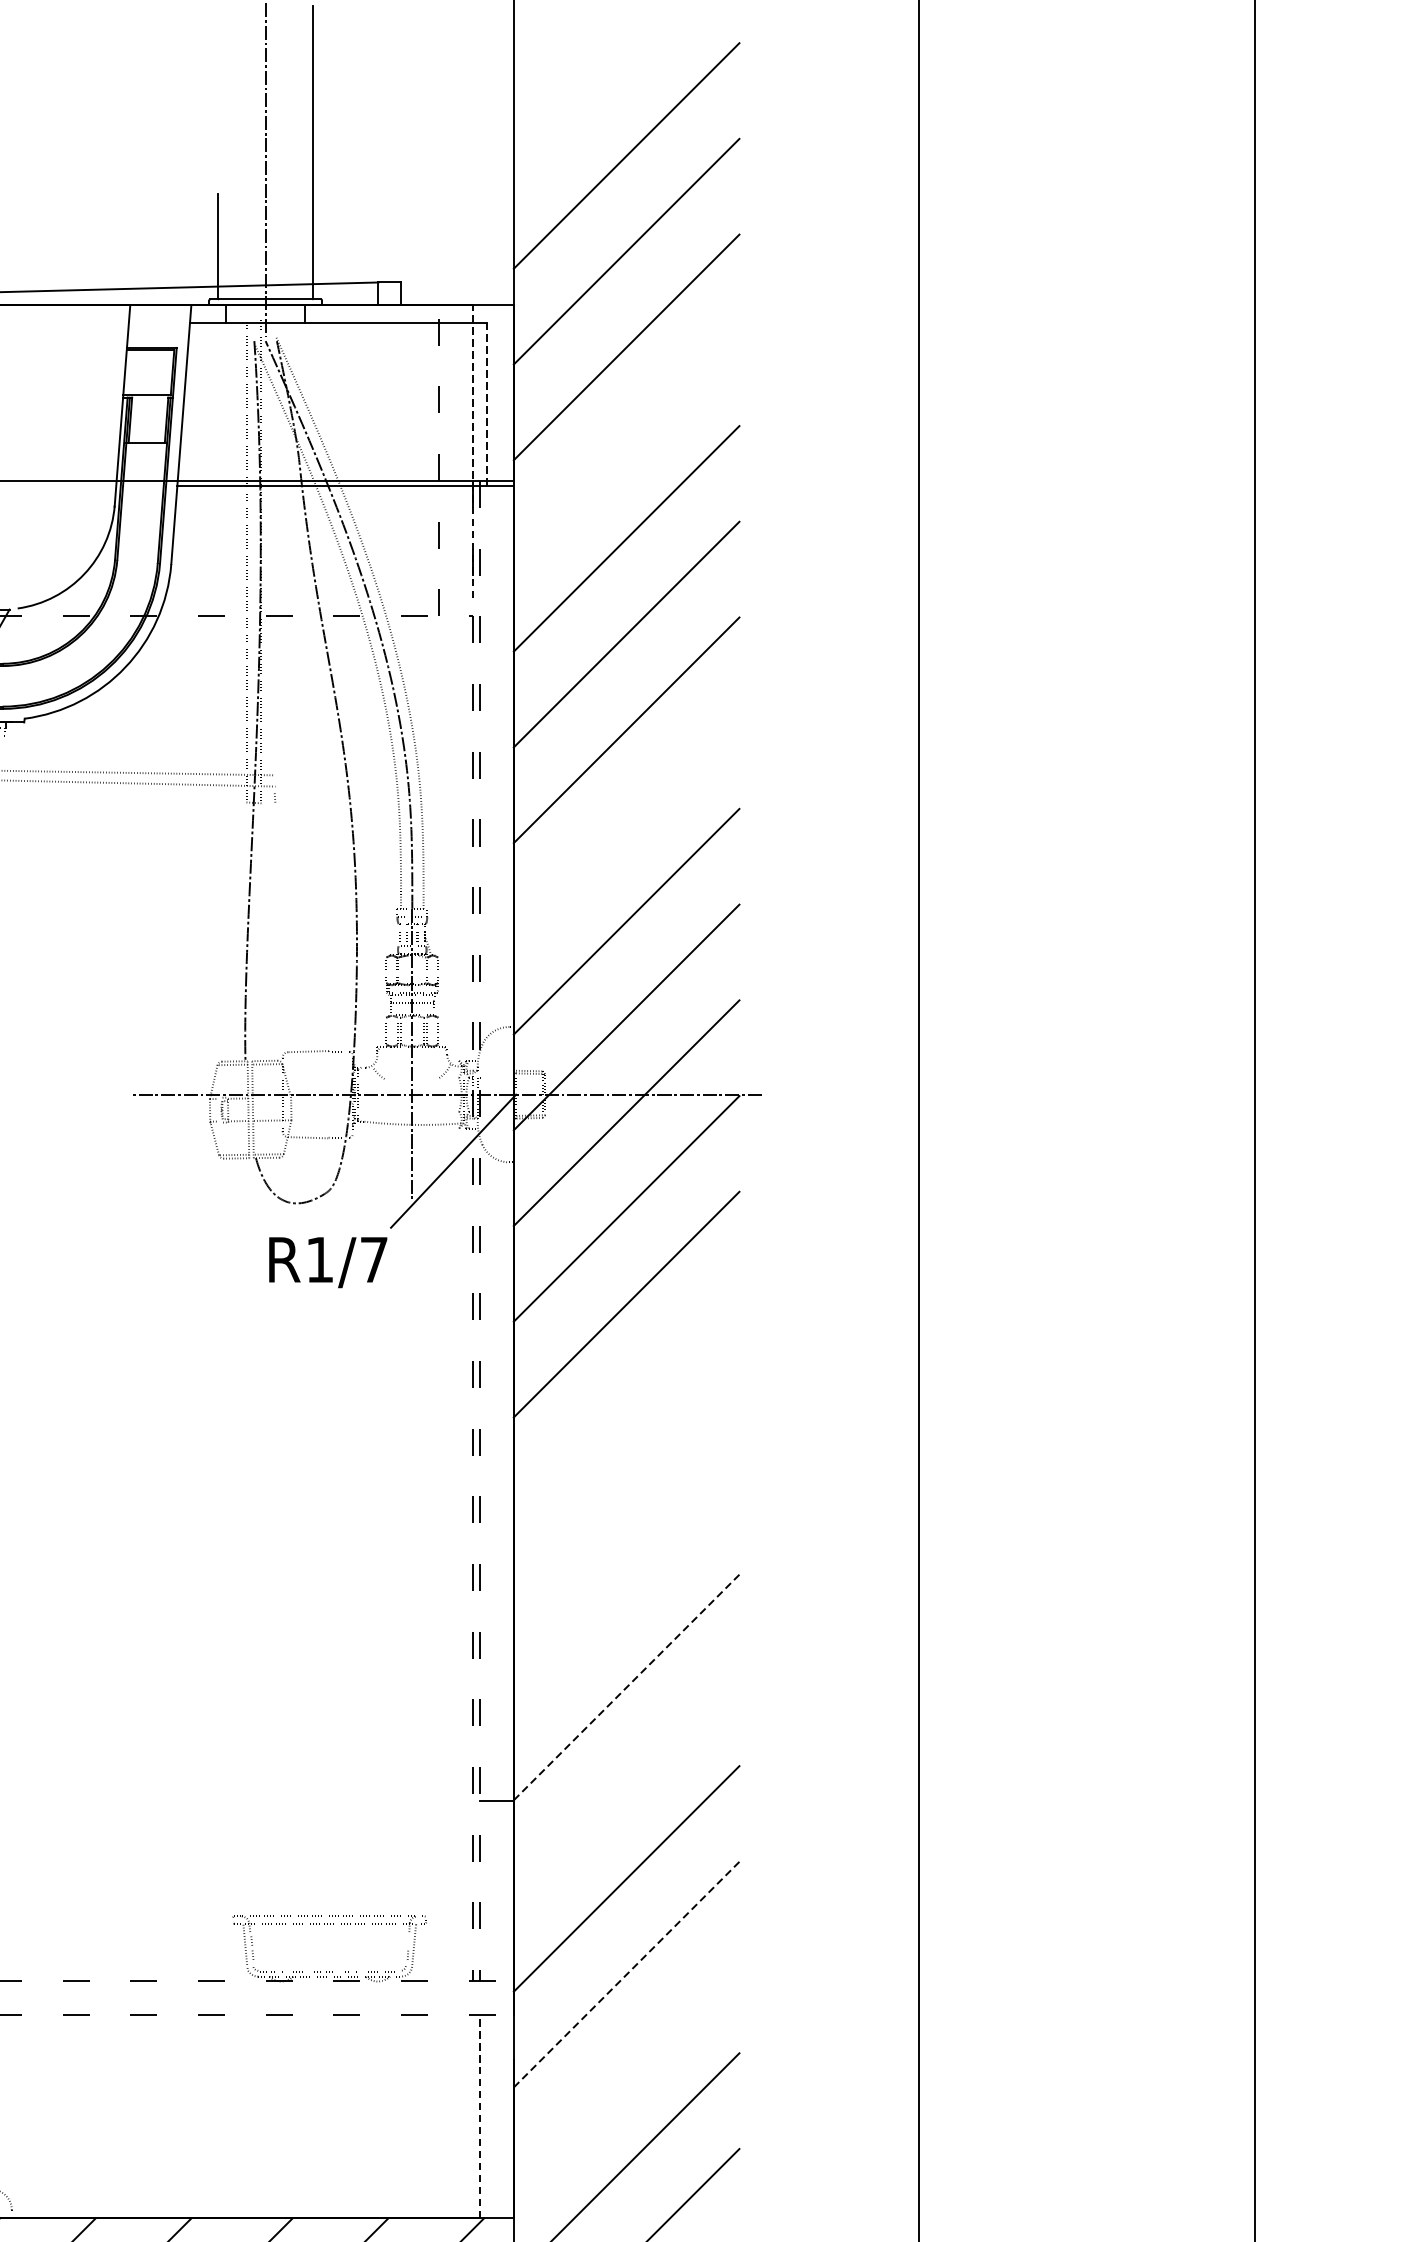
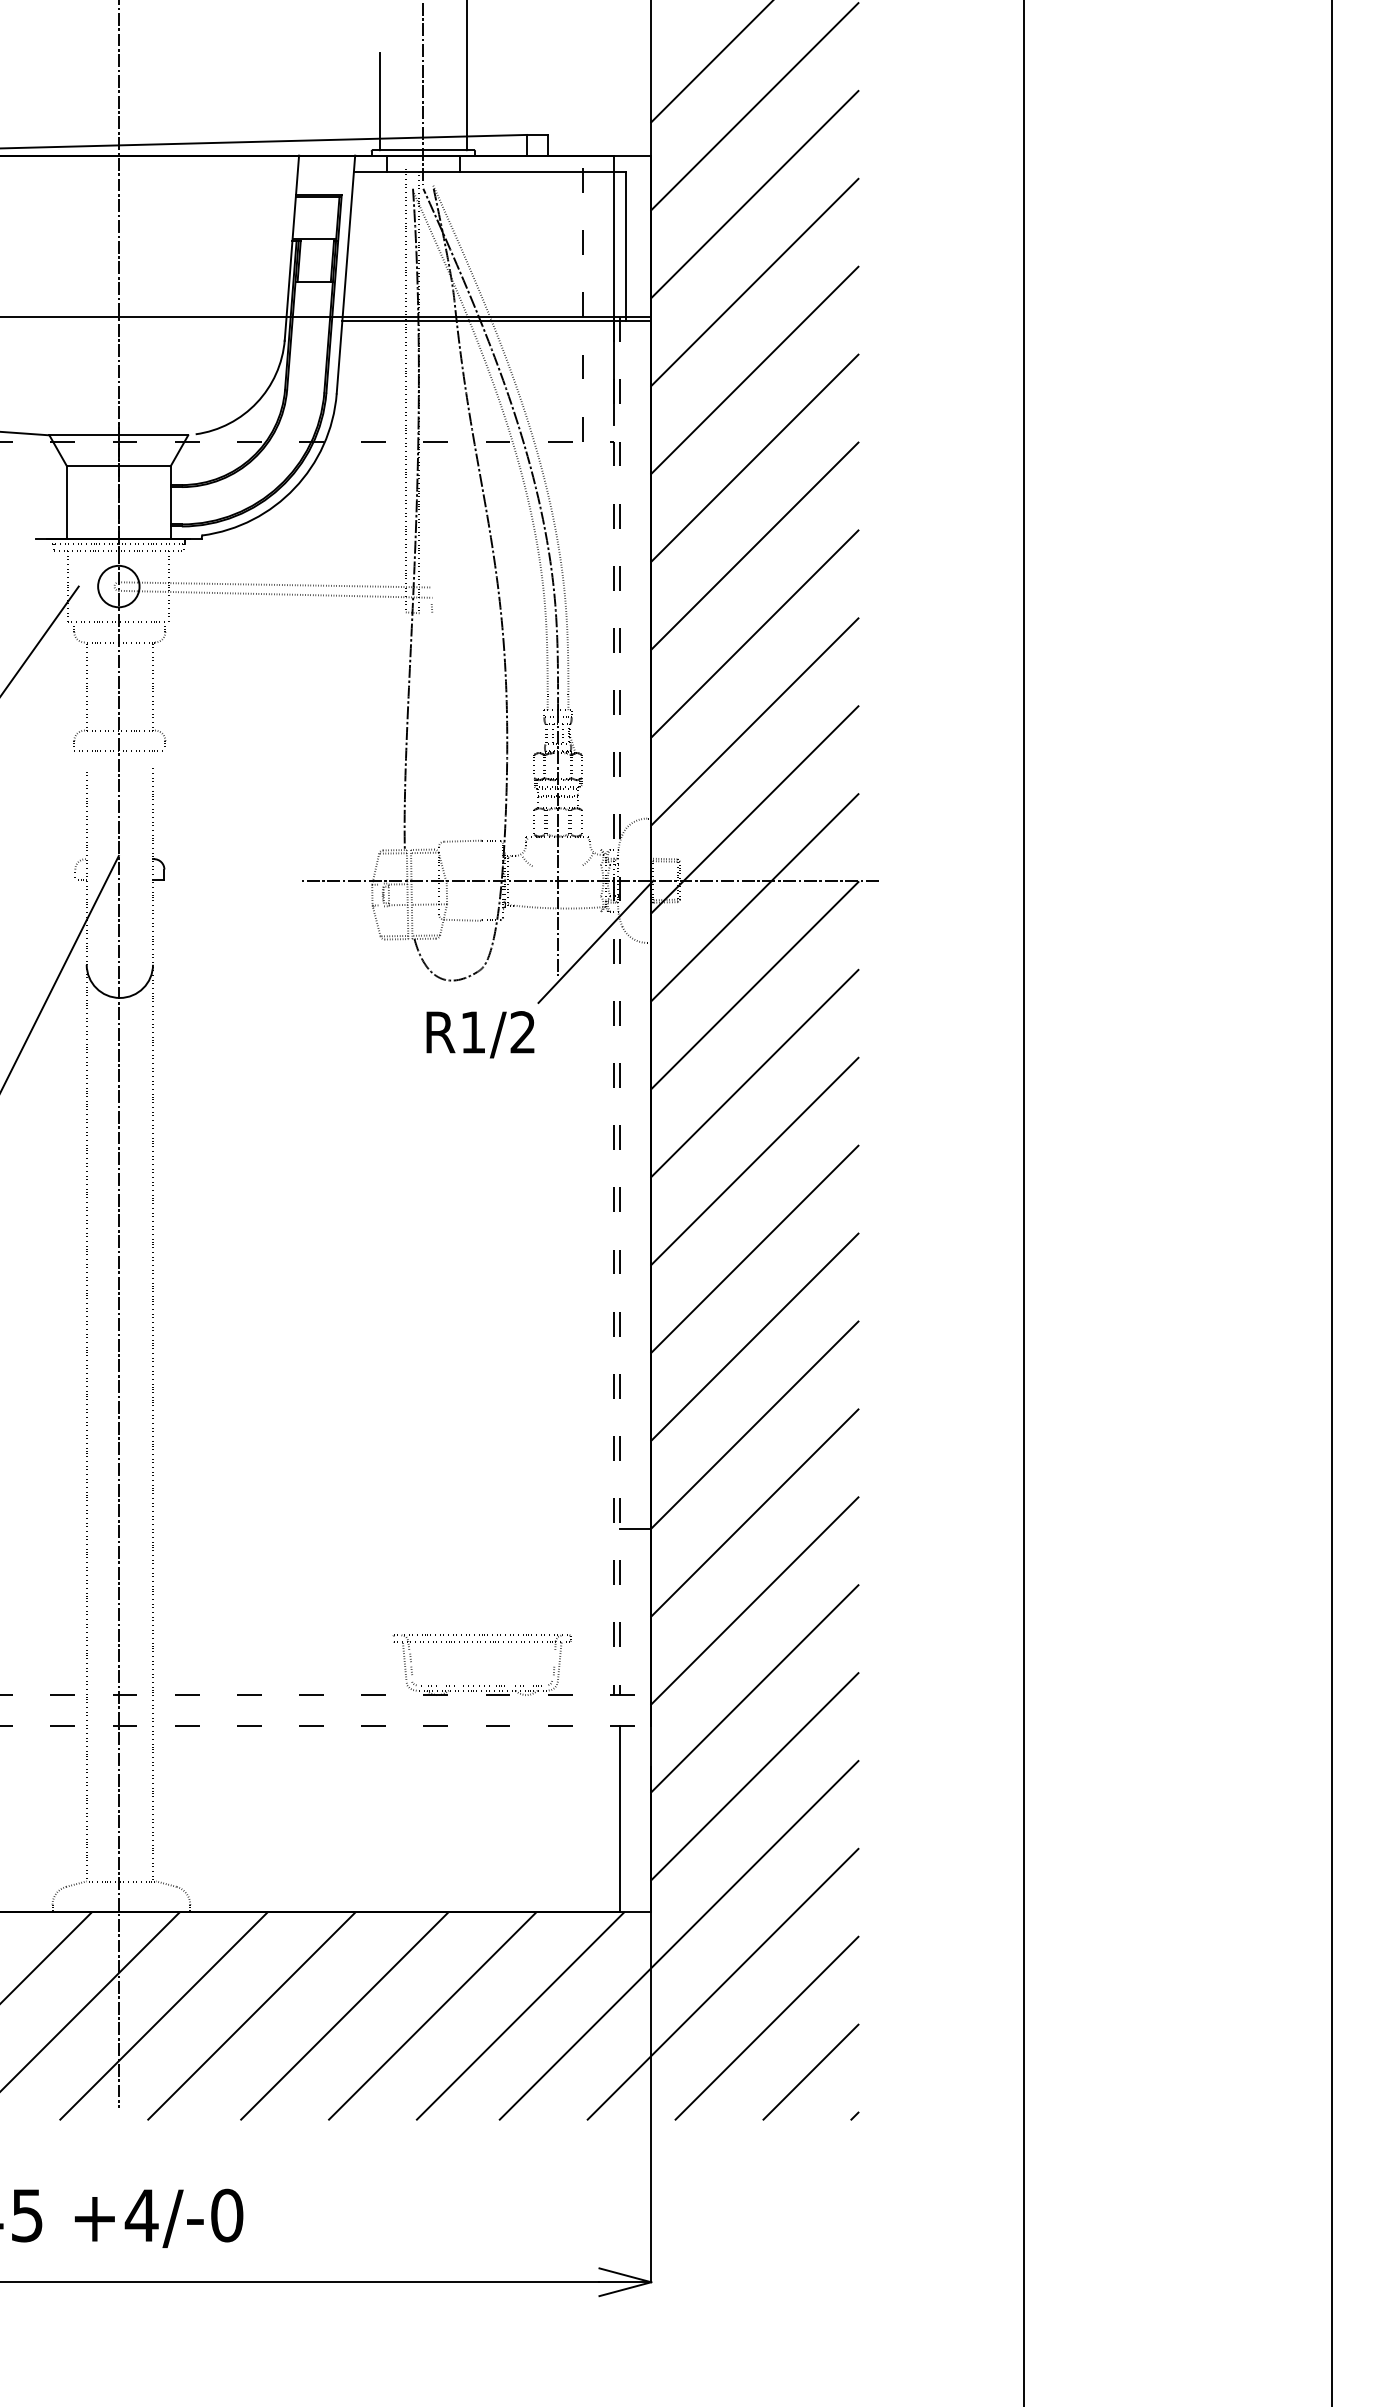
line: (486, 403) -> (626, 246), dashed -> solid
line: (626, 443) -> (754, 282), added
line: (472, 451) -> (613, 290), dashed -> solid
line: (626, 825) -> (754, 633), added
text: (373, 1259) -> (522, 1032), R1/7 -> R1/2
line: (626, 1400) -> (754, 1161), added
line: (626, 1495) -> (754, 1248), added
line: (626, 1590) -> (754, 1336), added
line: (627, 1686) -> (755, 1424), dashed -> solid
line: (626, 1782) -> (754, 1512), added
line: (627, 1974) -> (755, 1688), dashed -> solid
line: (626, 2070) -> (754, 1776), added
line: (480, 2115) -> (620, 1818), dashed -> solid

